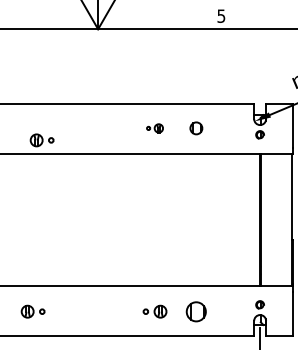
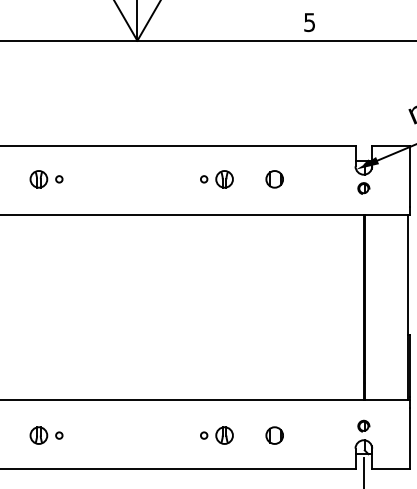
part: (154, 128) -> (216, 179), size x1.43
part: (41, 140) -> (45, 179), moved
part: (196, 311) -> (274, 435), size x0.62

